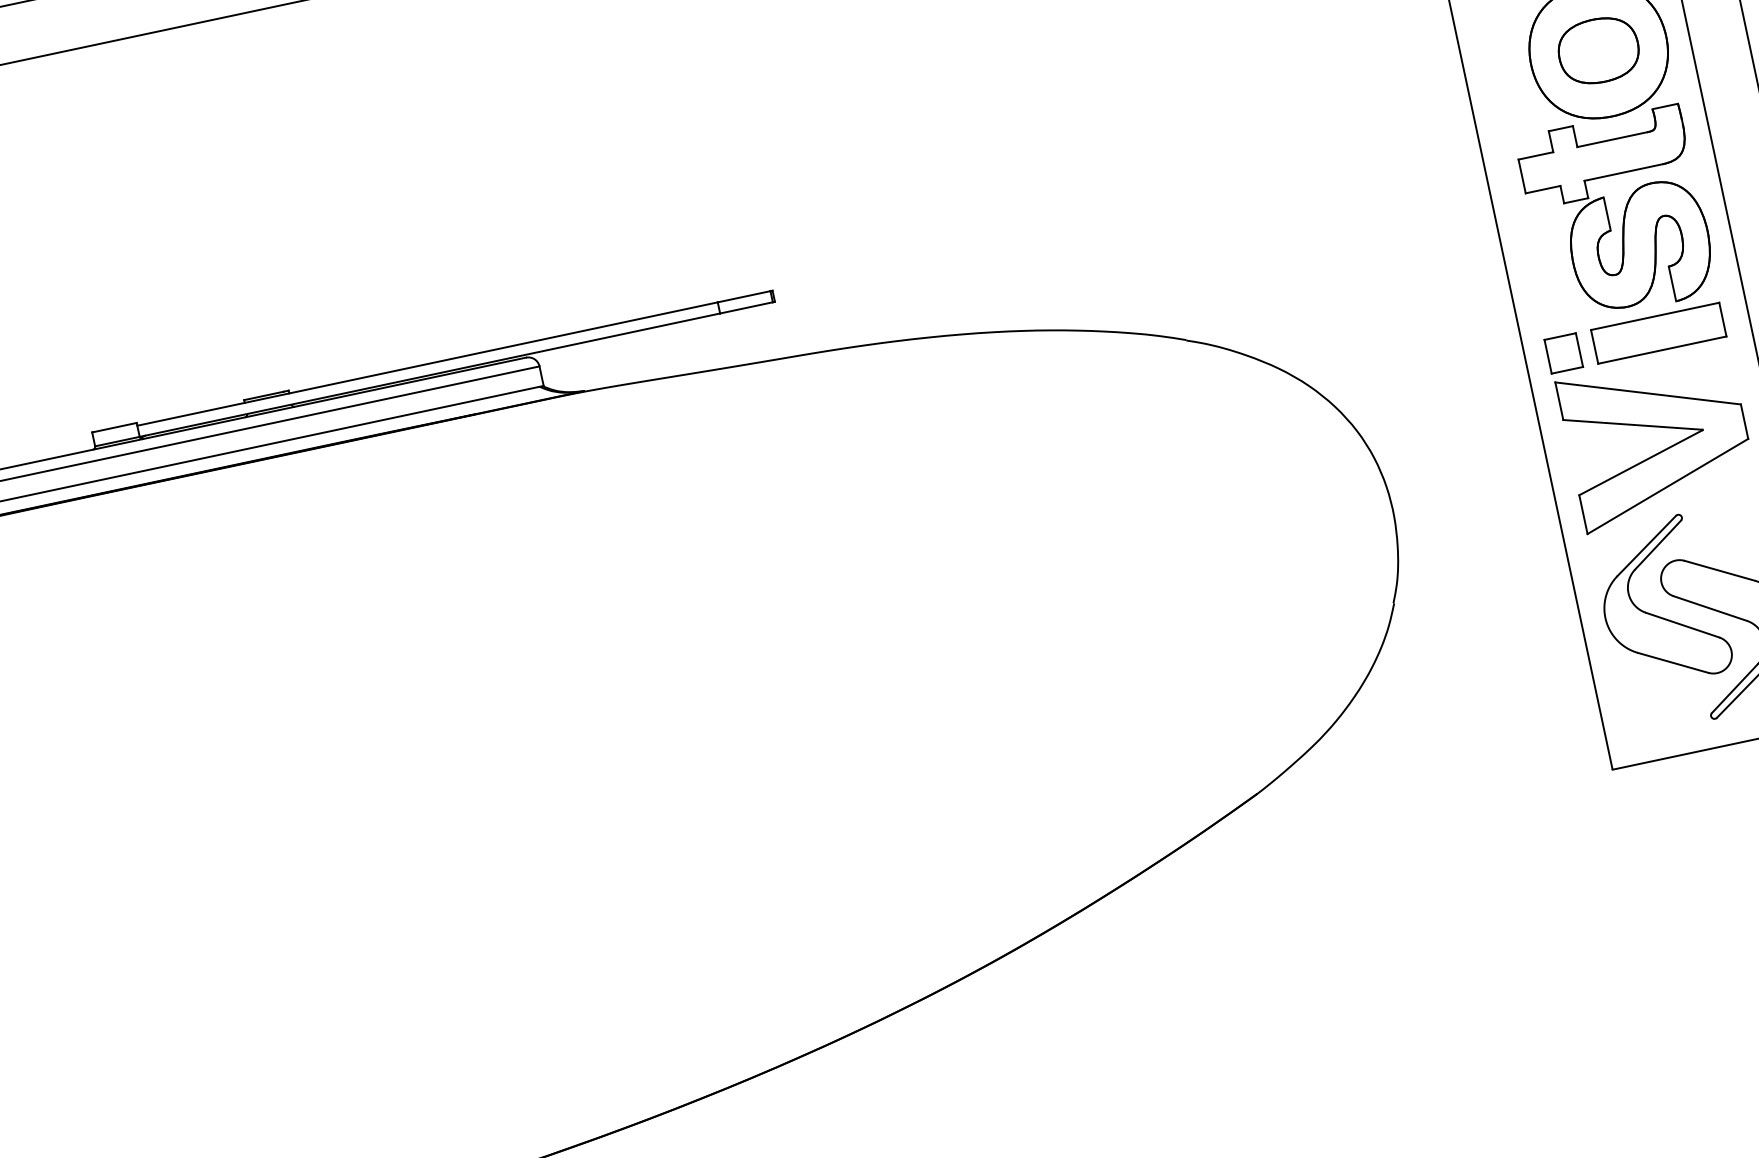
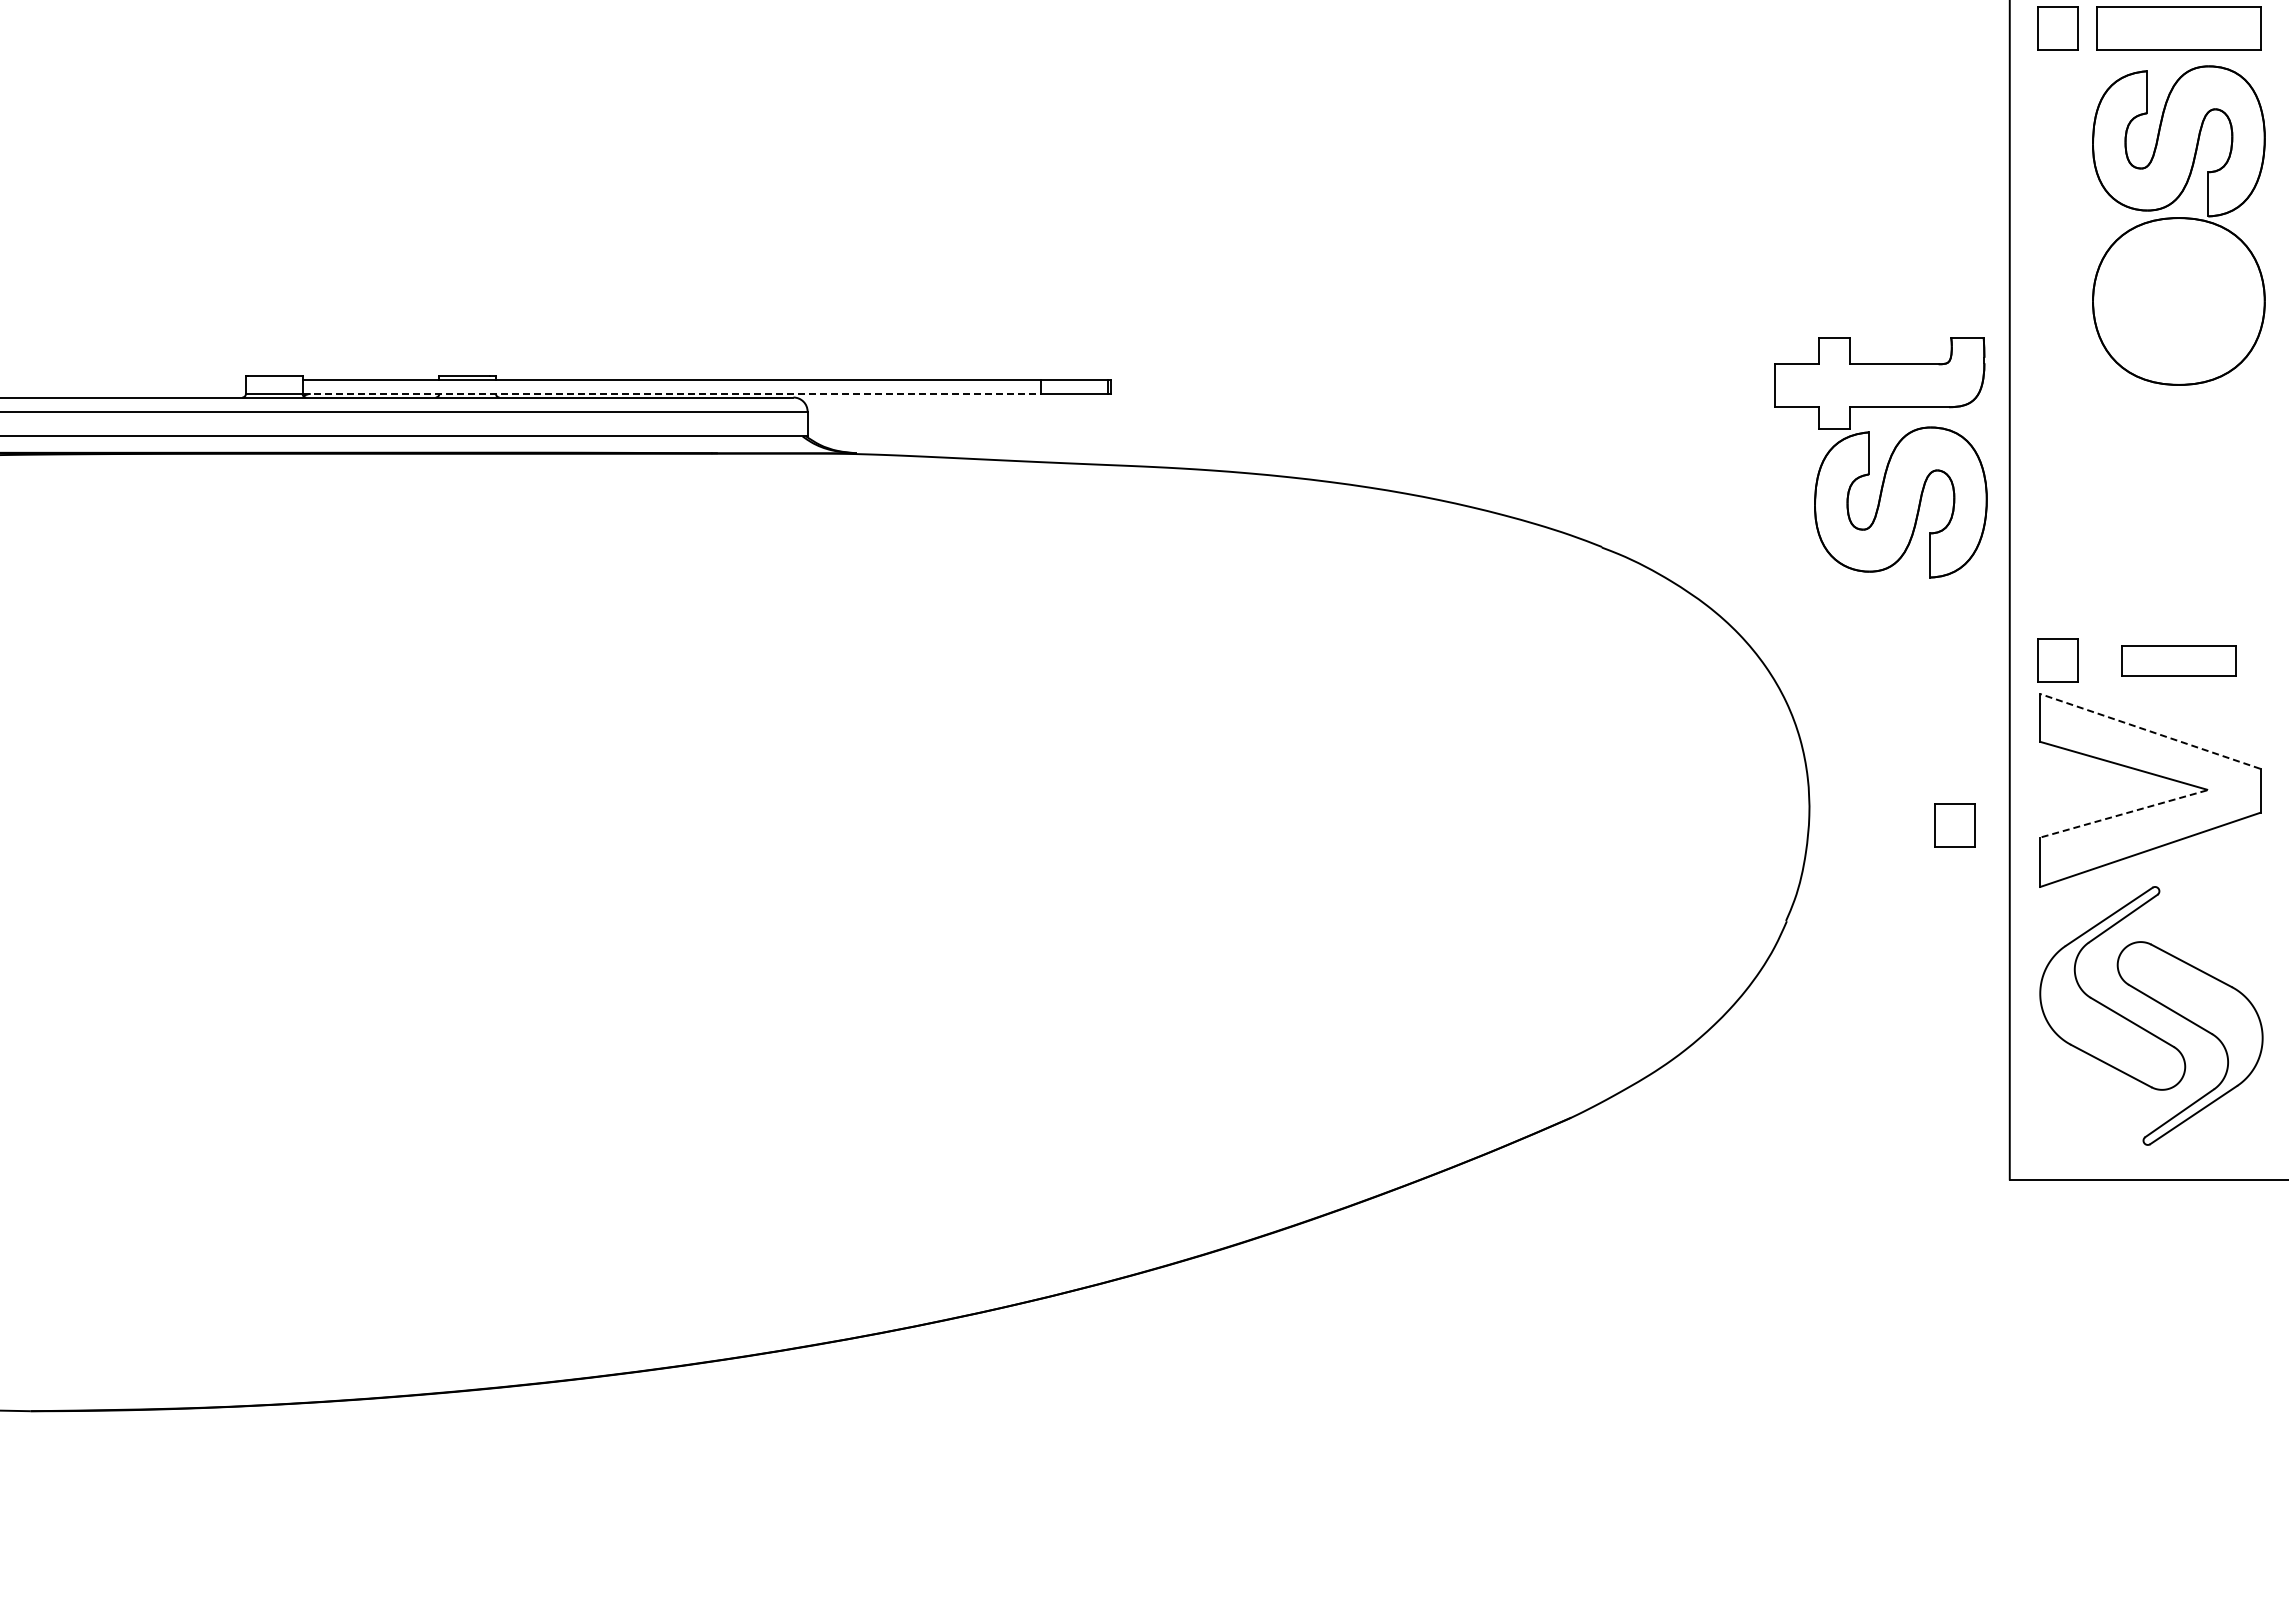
part: (1598, 50) -> (2178, 301), removed
part: (1623, 216) -> (1888, 460), moved
part: (1658, 332) -> (2178, 660), size x0.7
line: (430, 374) -> (672, 393), solid -> dashed
line: (1647, 393) -> (2149, 731), solid -> dashed
line: (1640, 462) -> (2123, 813), solid -> dashed
part: (1509, 500) -> (1954, 825), added

